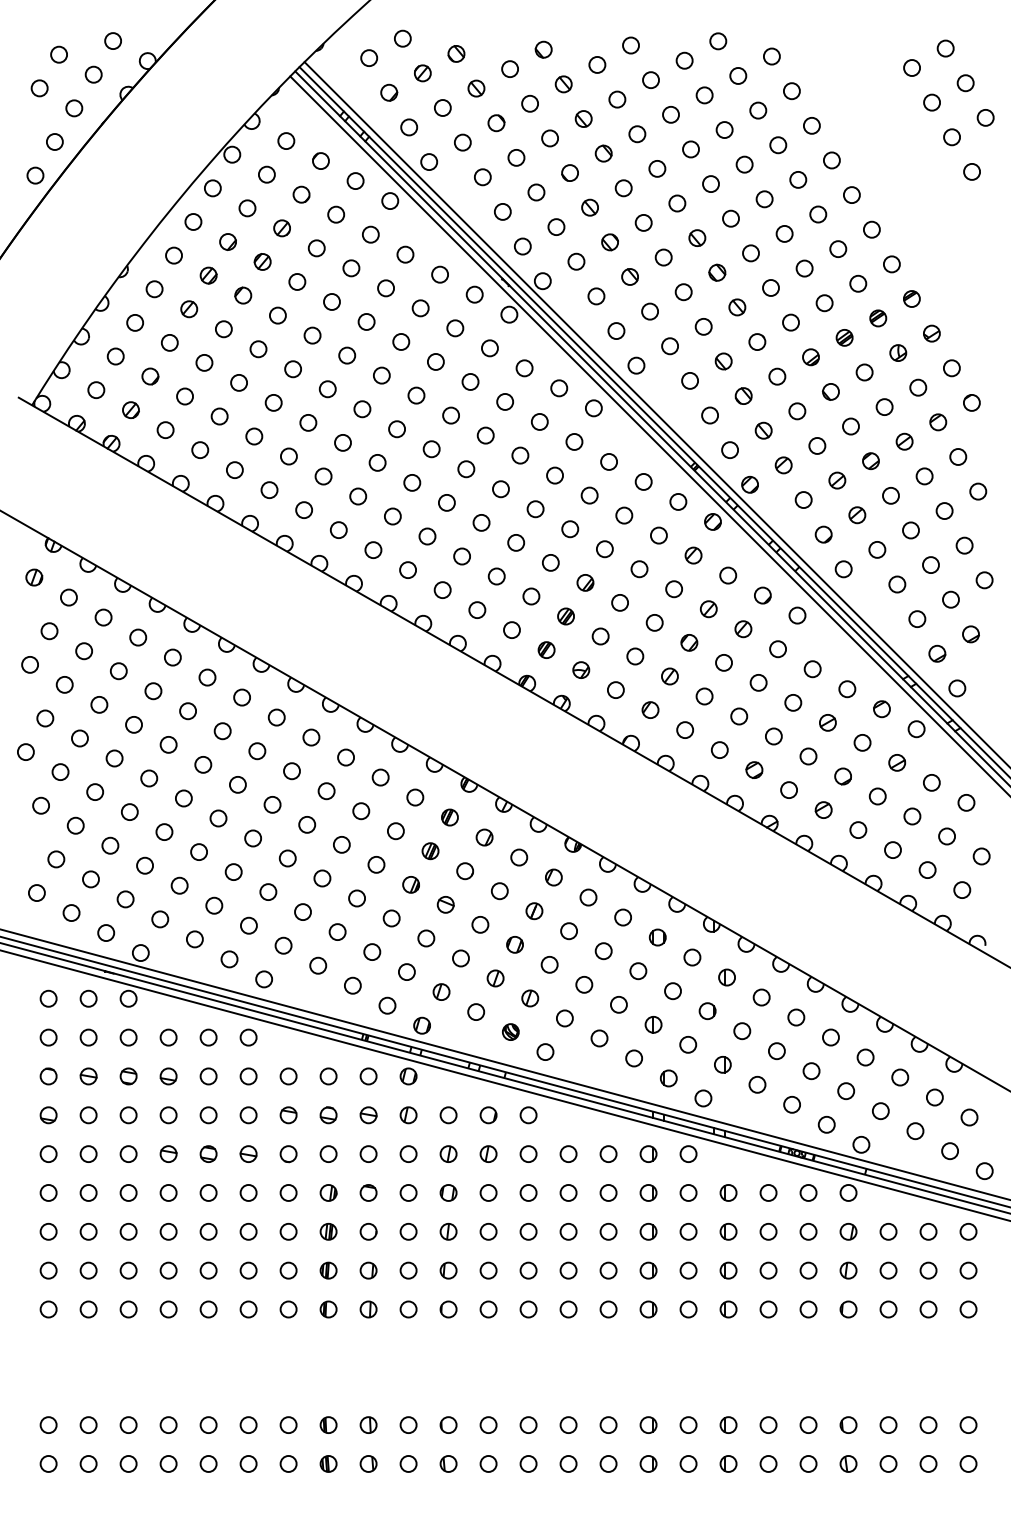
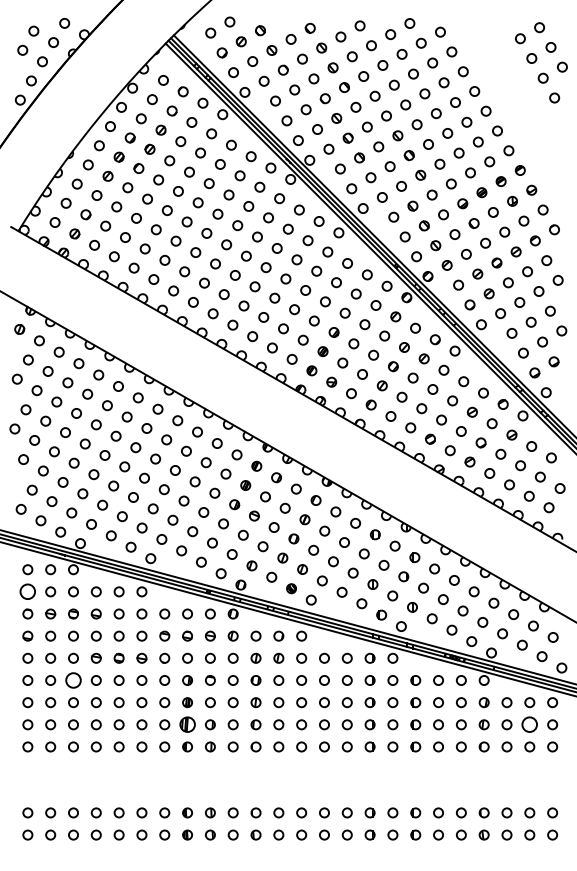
circle: (47, 1036) -> (27, 591), size x1.6
circle: (128, 1192) -> (73, 680), size x1.6
part: (328, 1270) -> (187, 724), size x1.6
circle: (927, 1270) -> (529, 724), size x1.6

